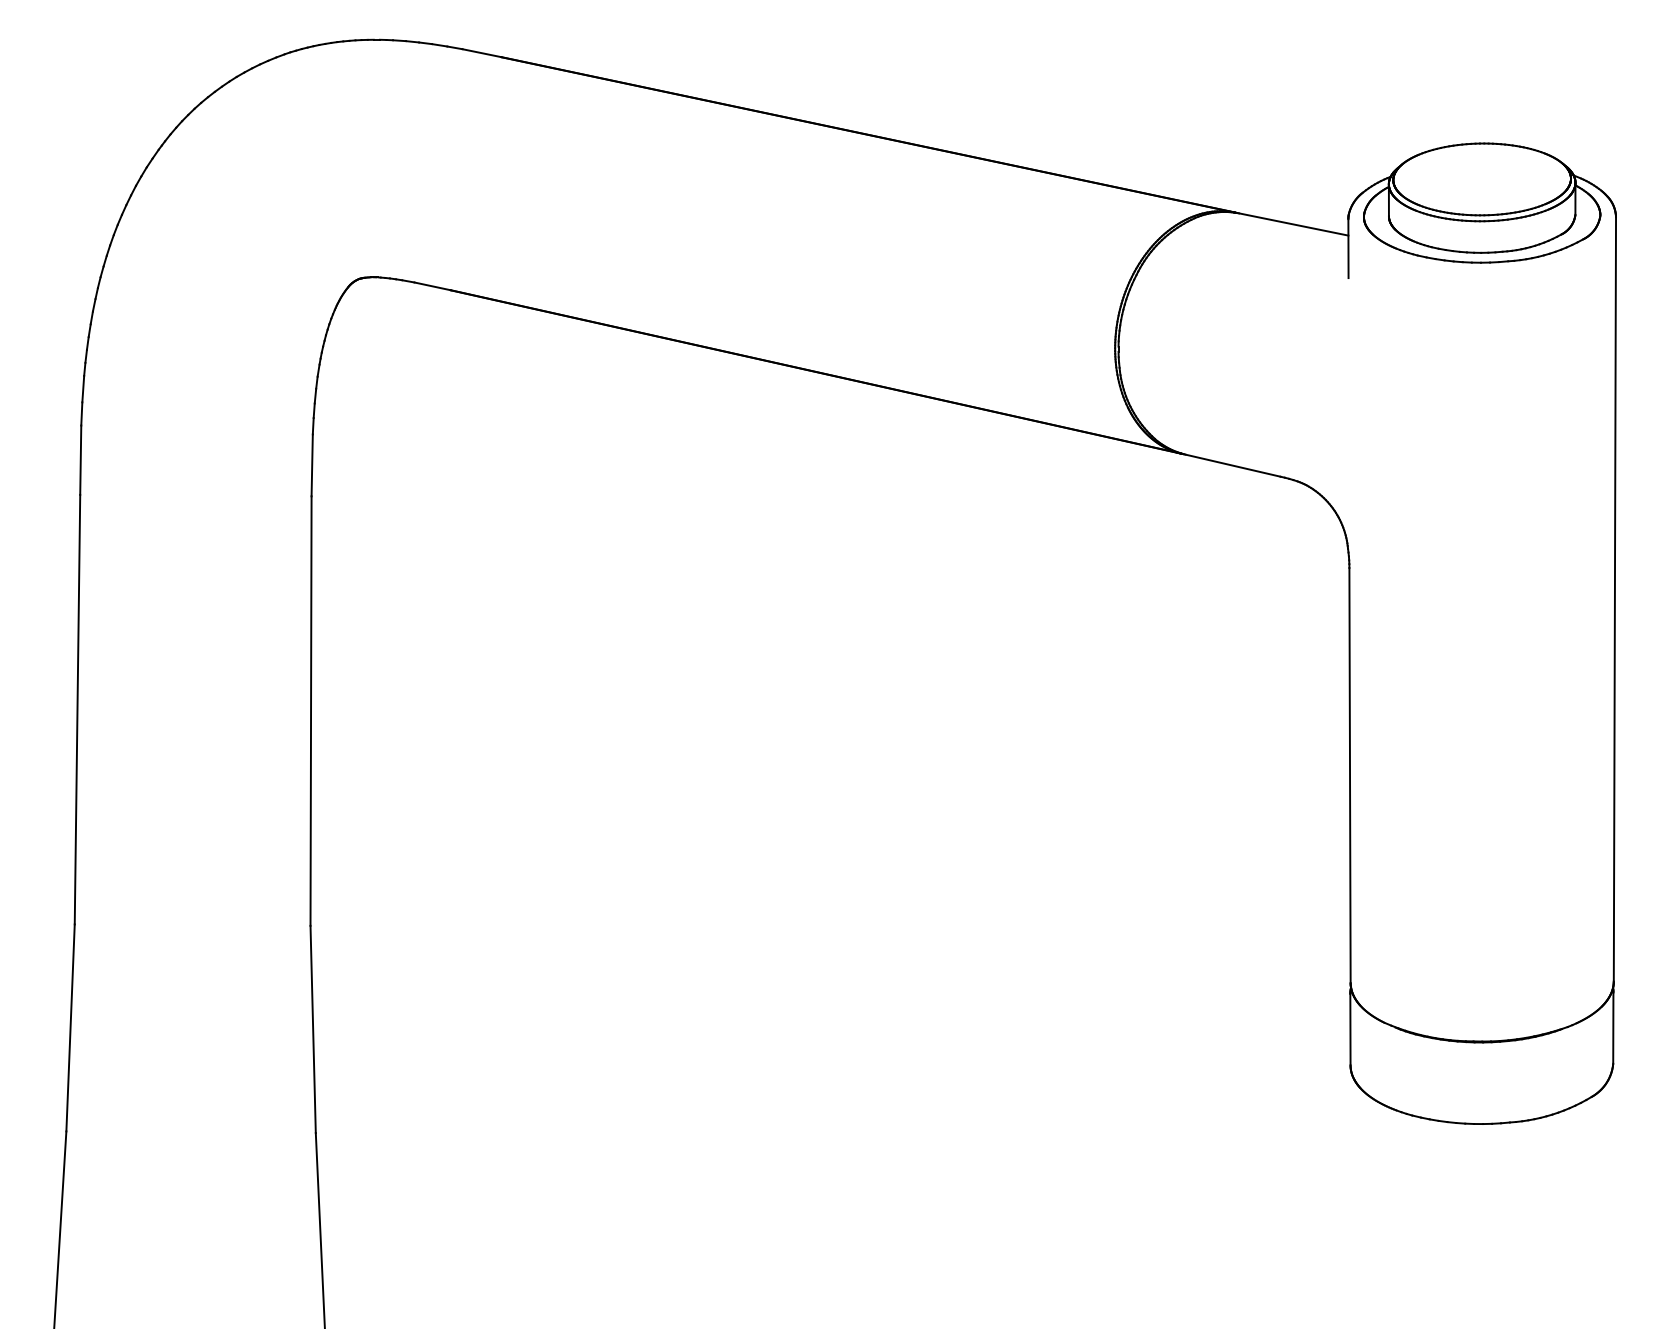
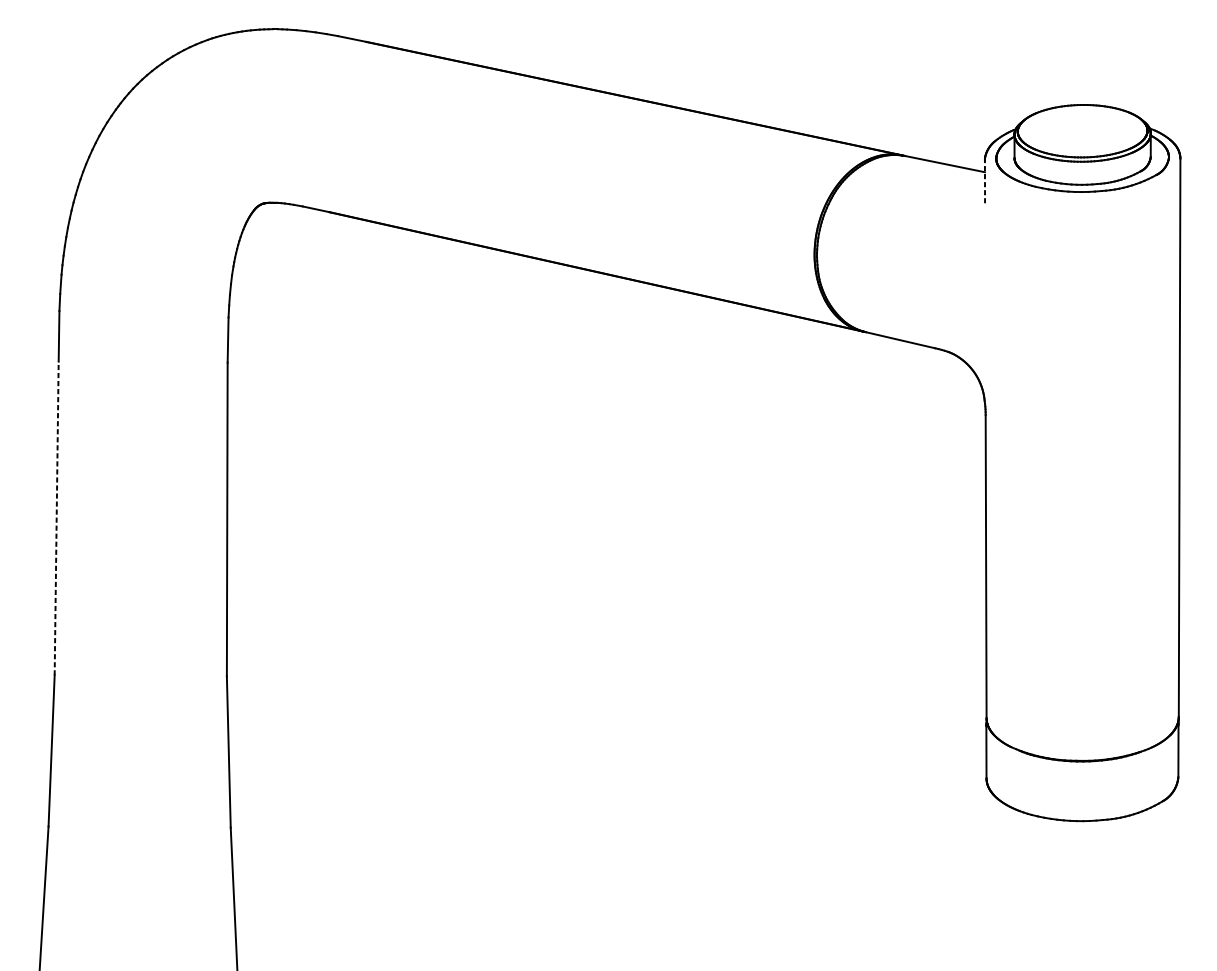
line: (1348, 248) -> (985, 181), solid -> dashed
line: (77, 709) -> (56, 518), solid -> dashed

